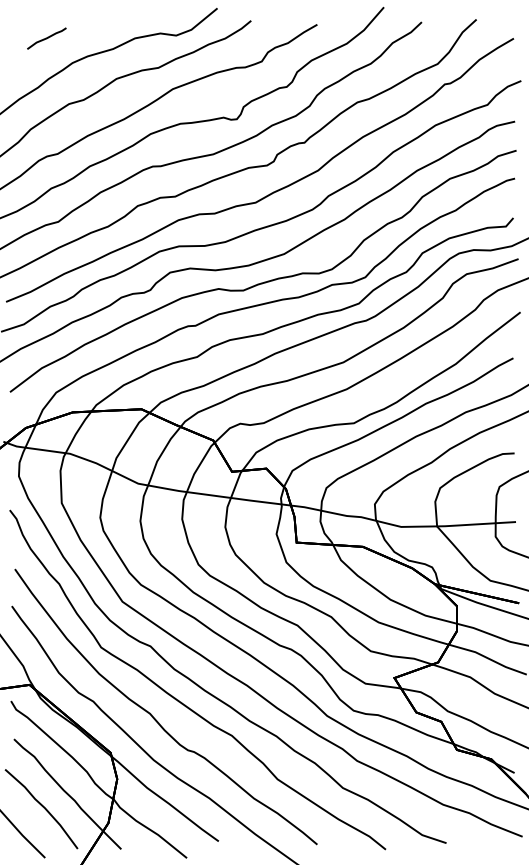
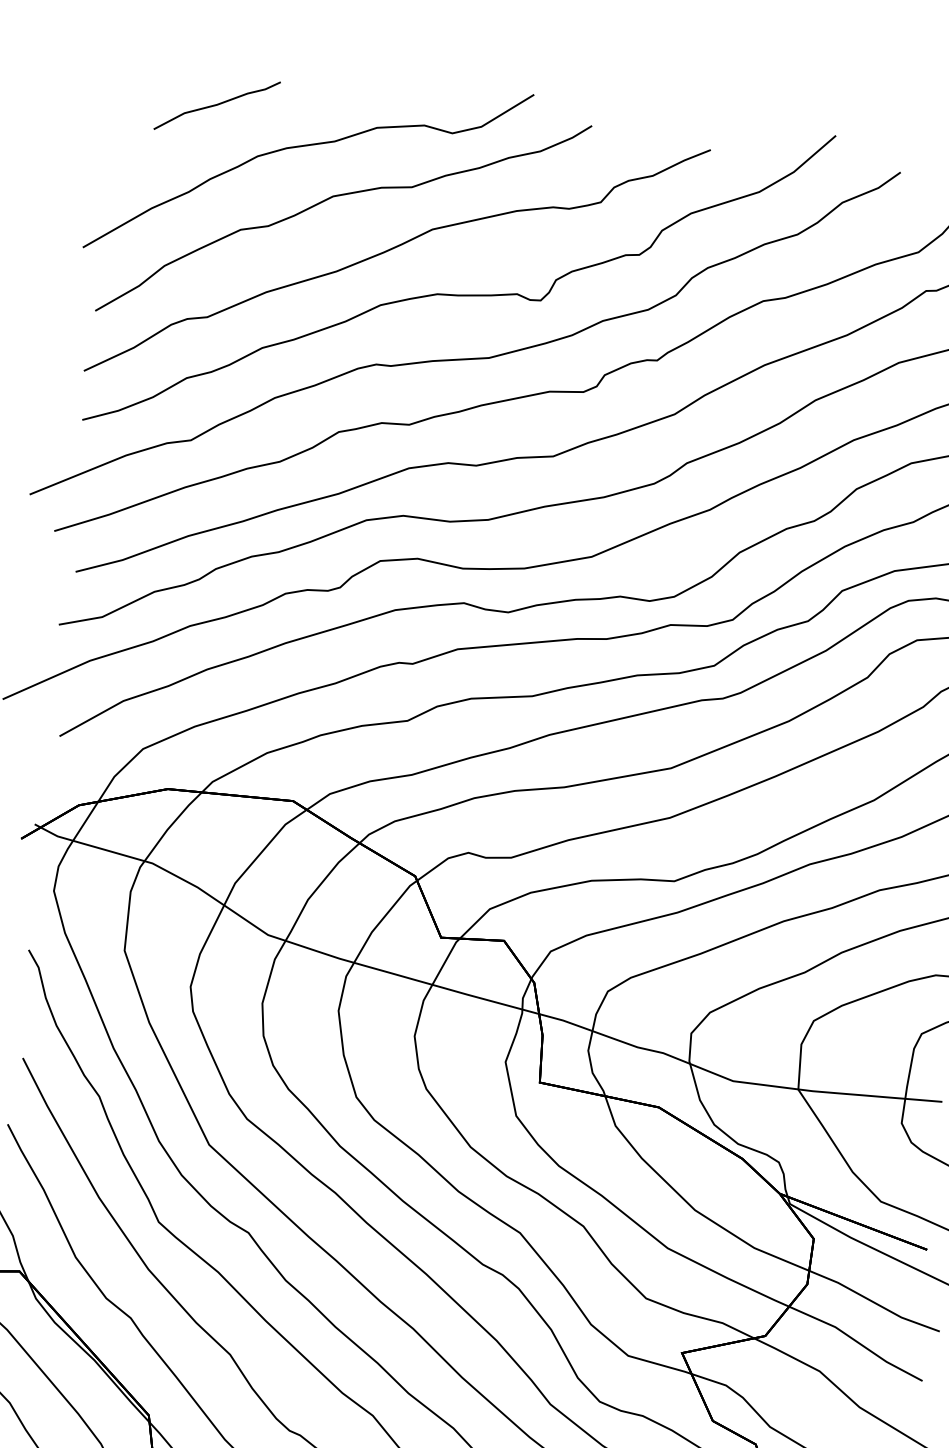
part: (46, 38) -> (216, 105), size x1.67

